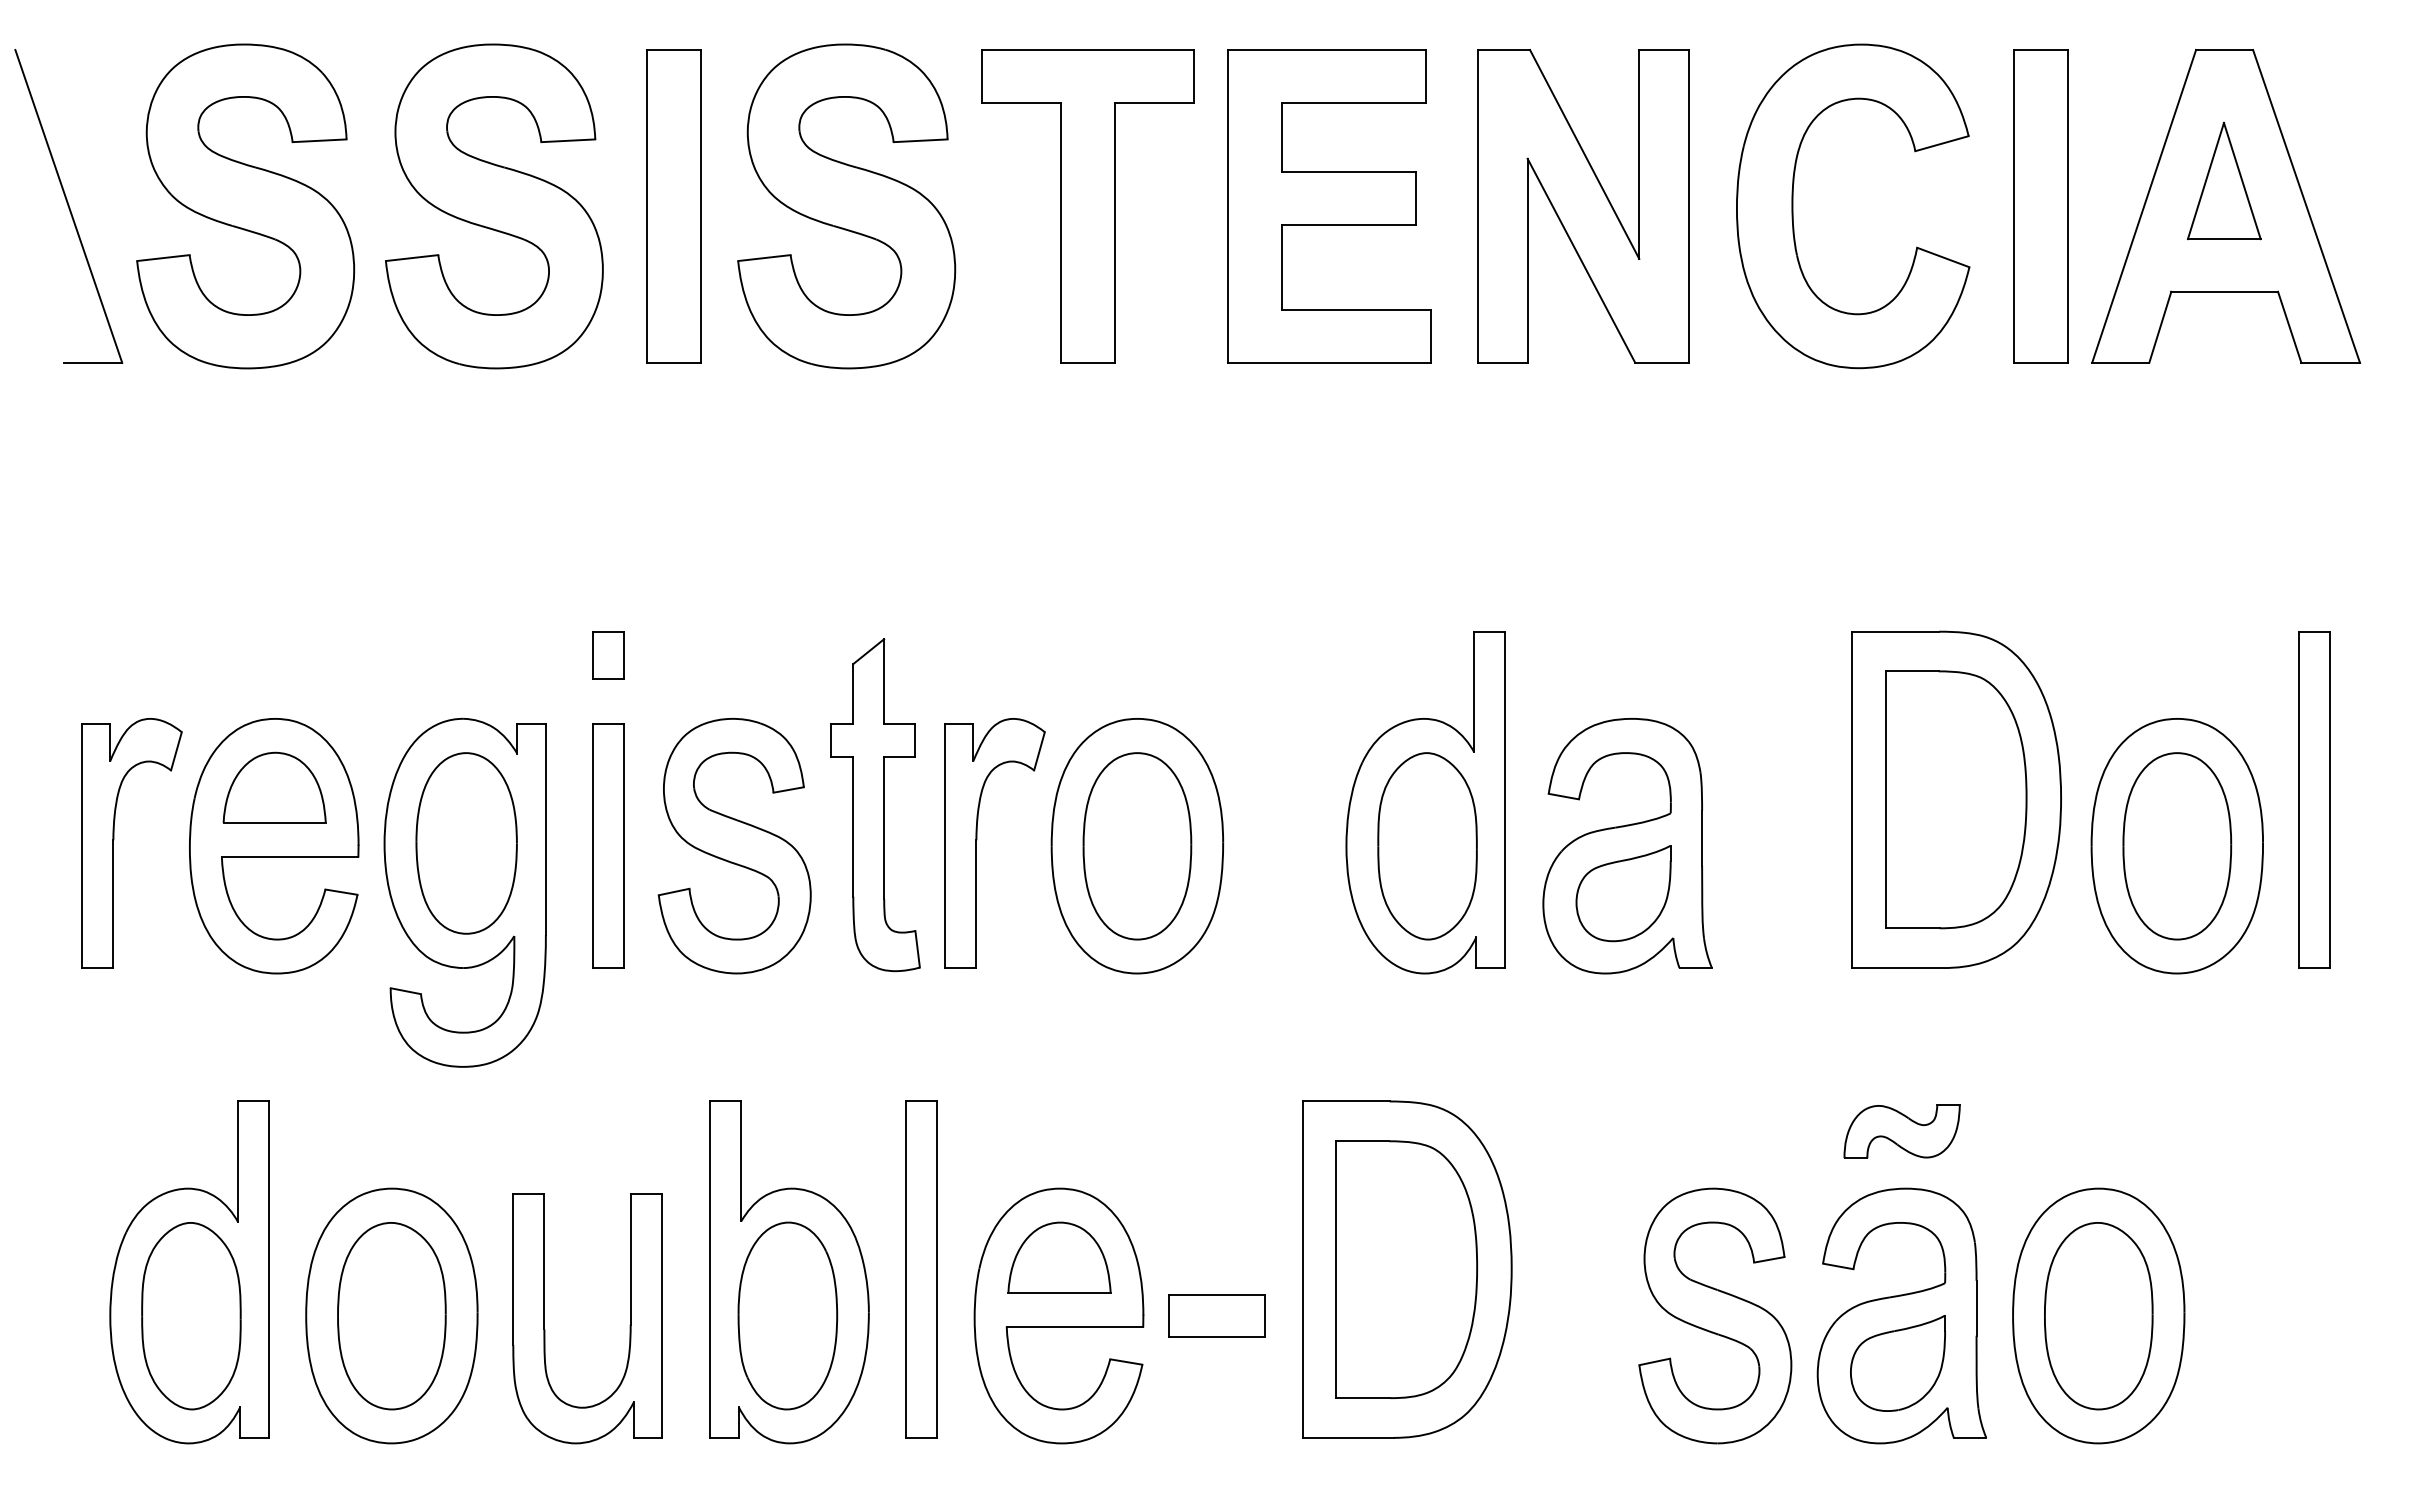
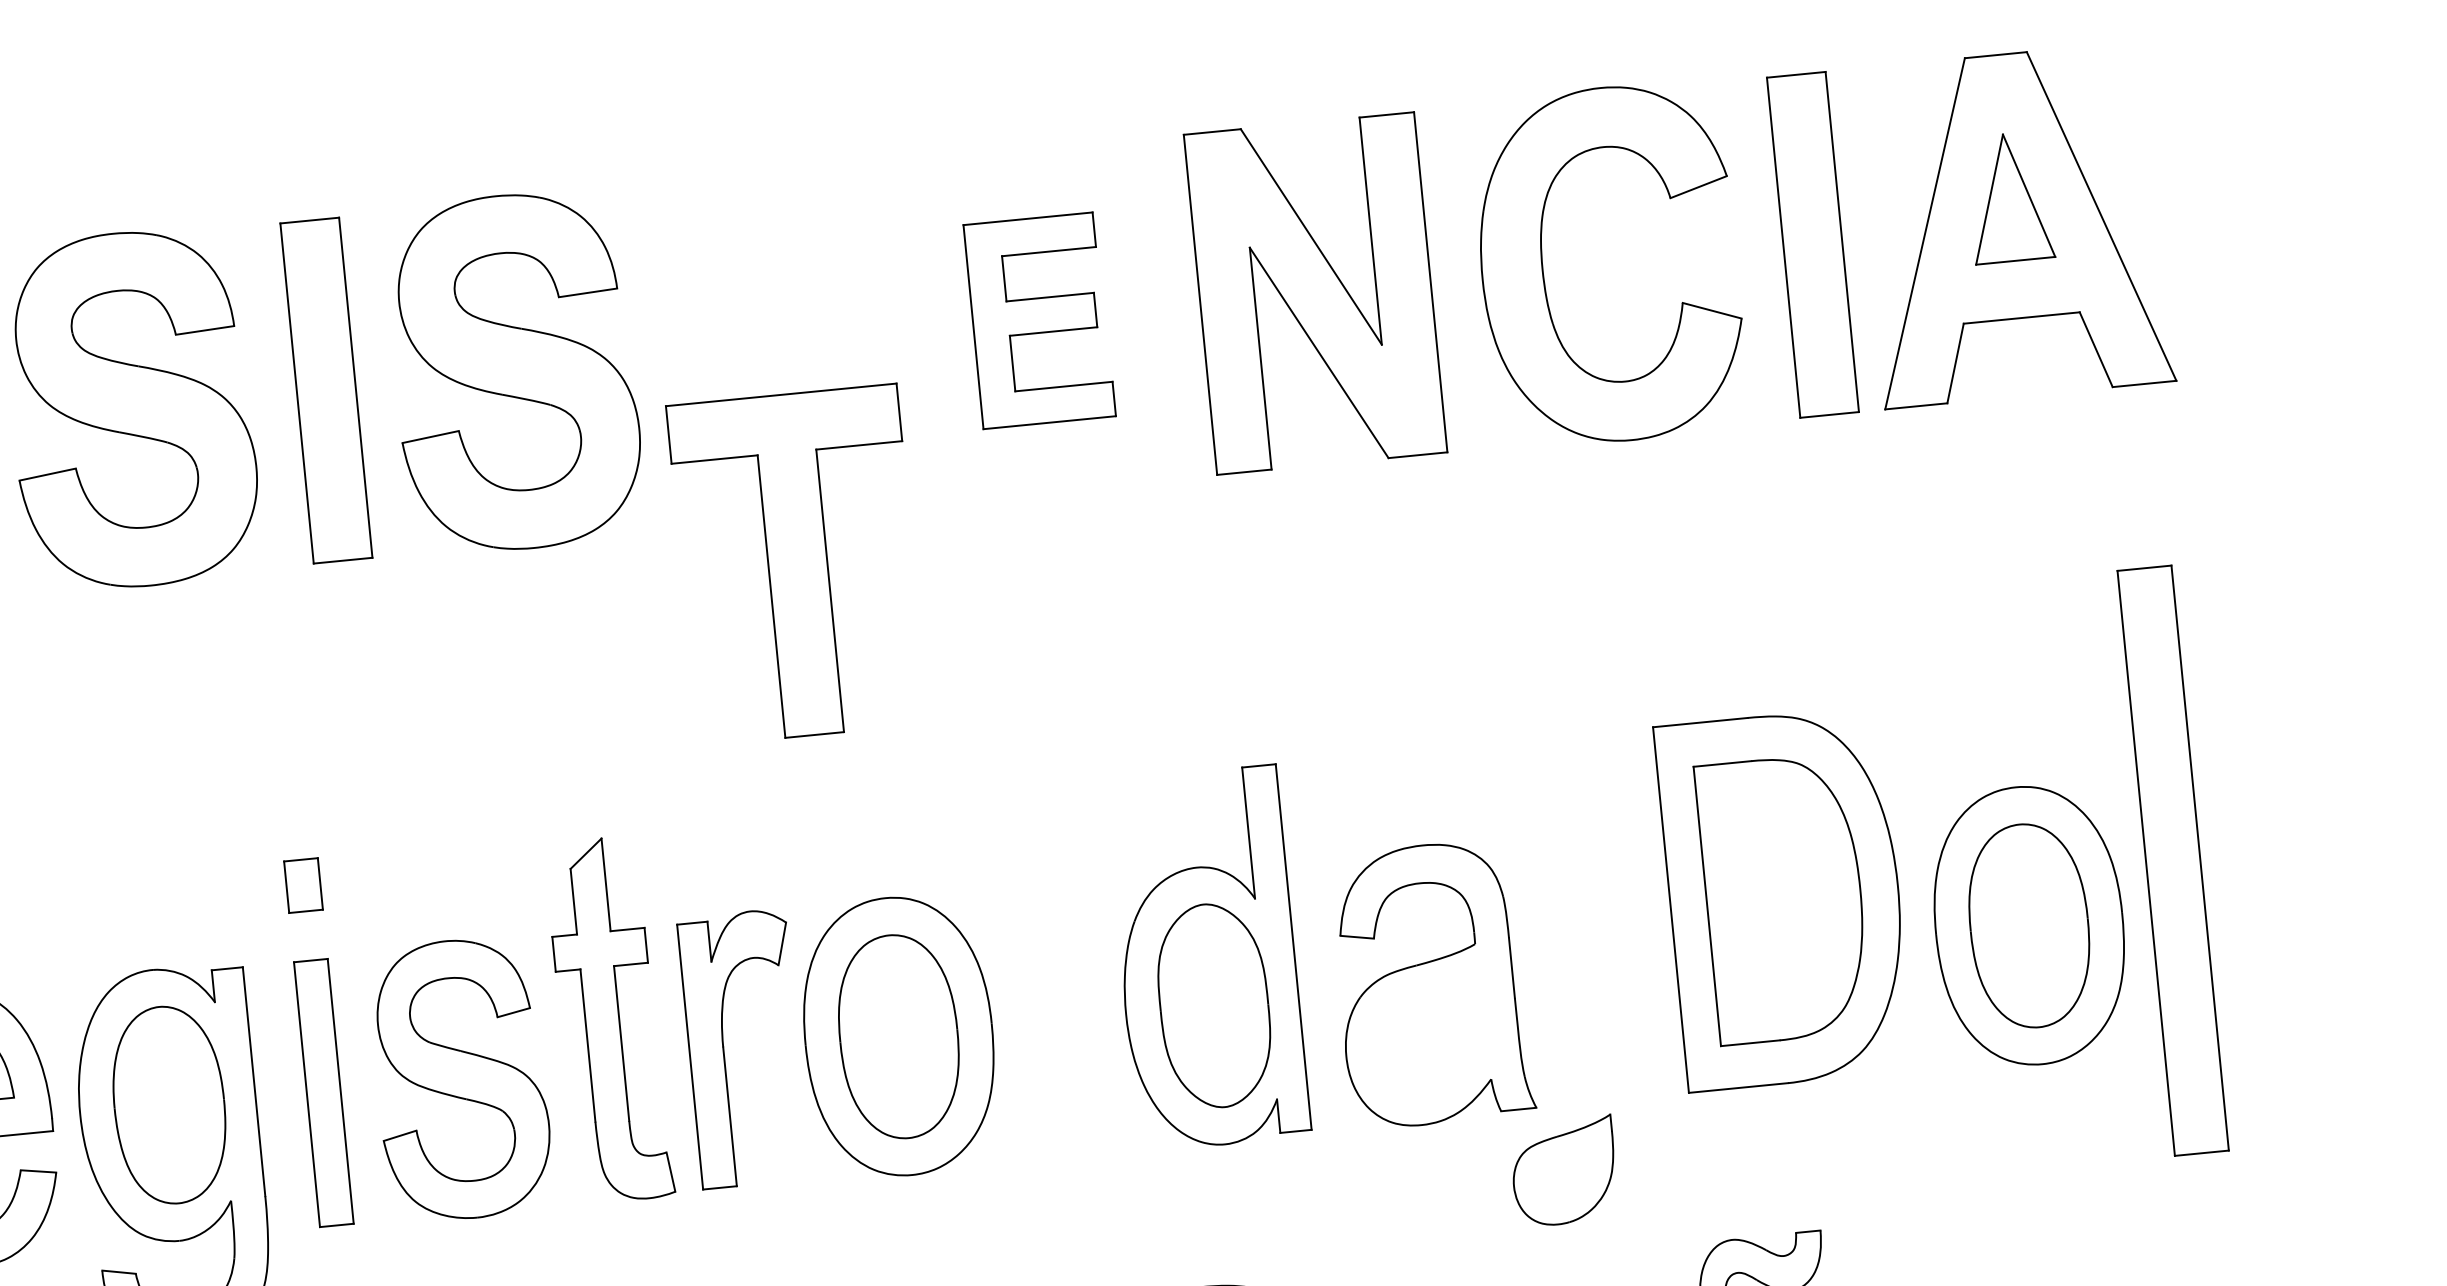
part: (1087, 206) -> (797, 565), moved
part: (1329, 206) -> (1039, 320), size x0.6
part: (2314, 799) -> (2173, 860), size x1.6
part: (1623, 893) -> (1564, 1171), moved

